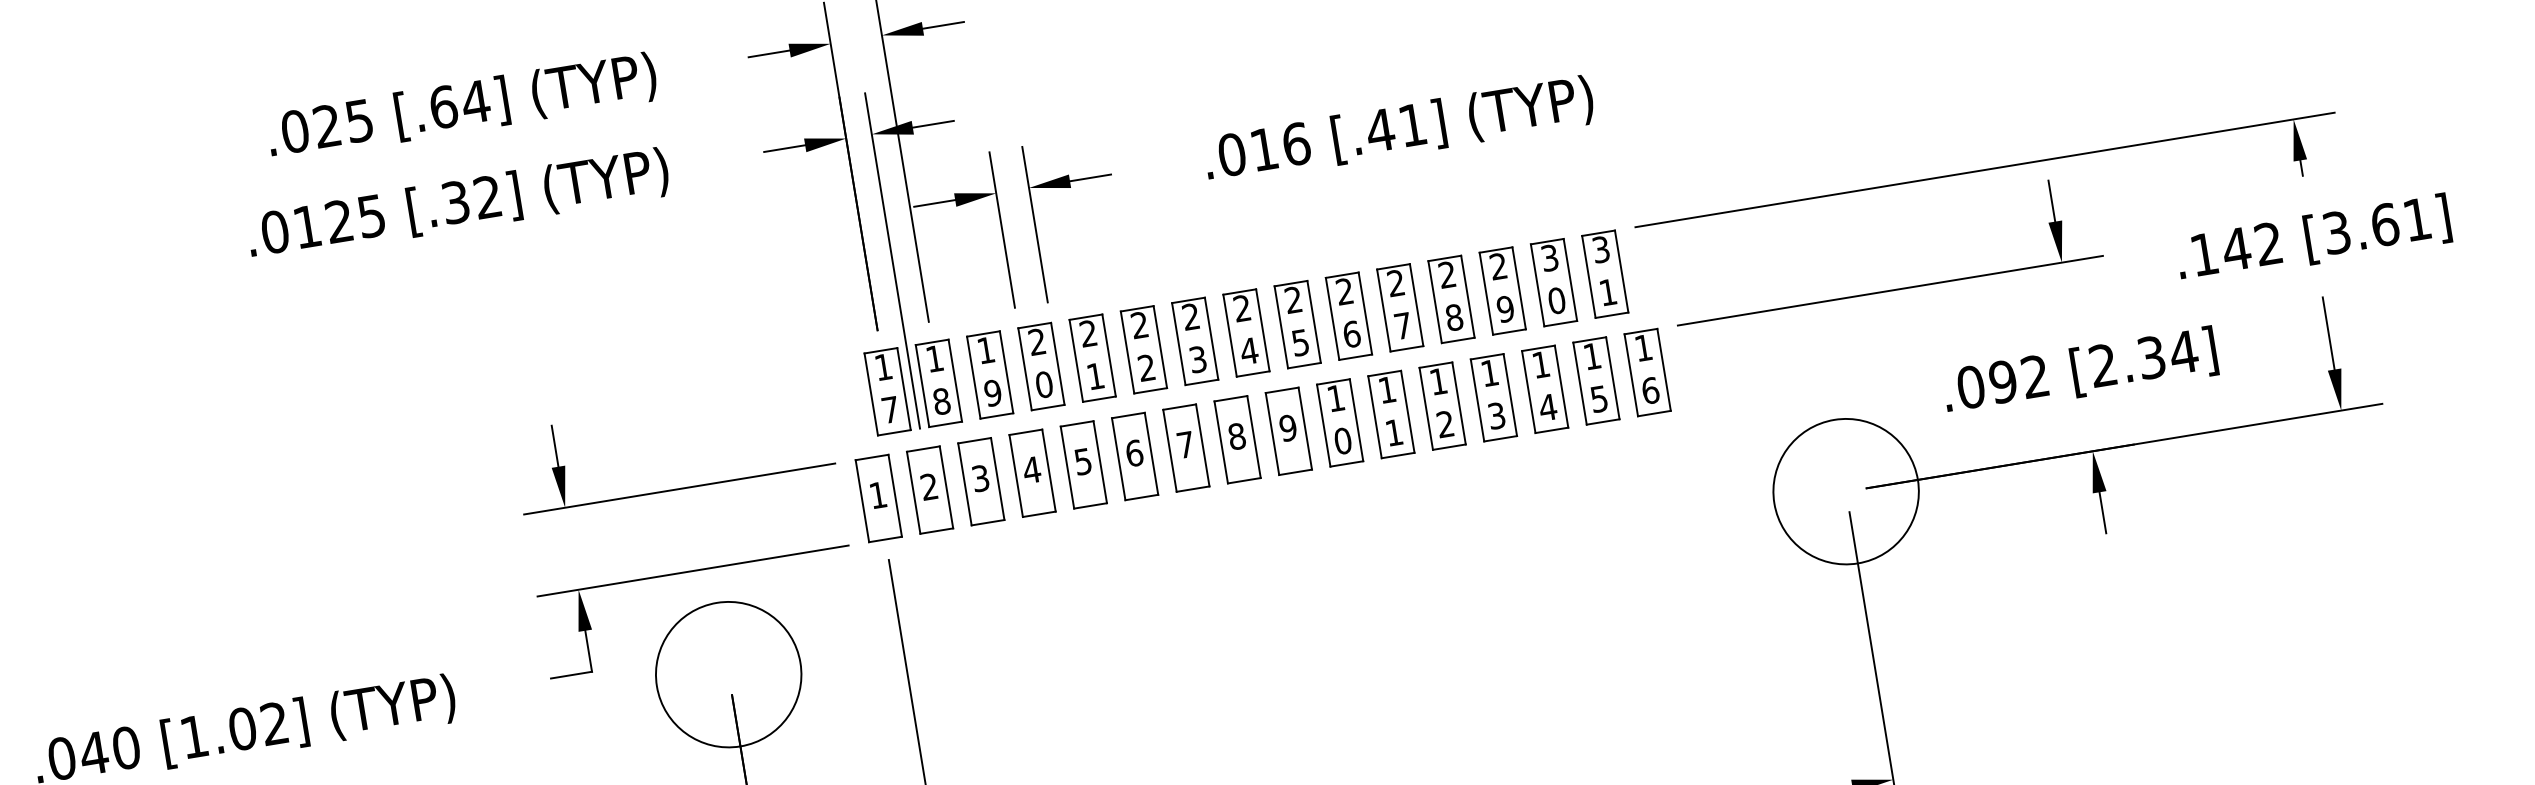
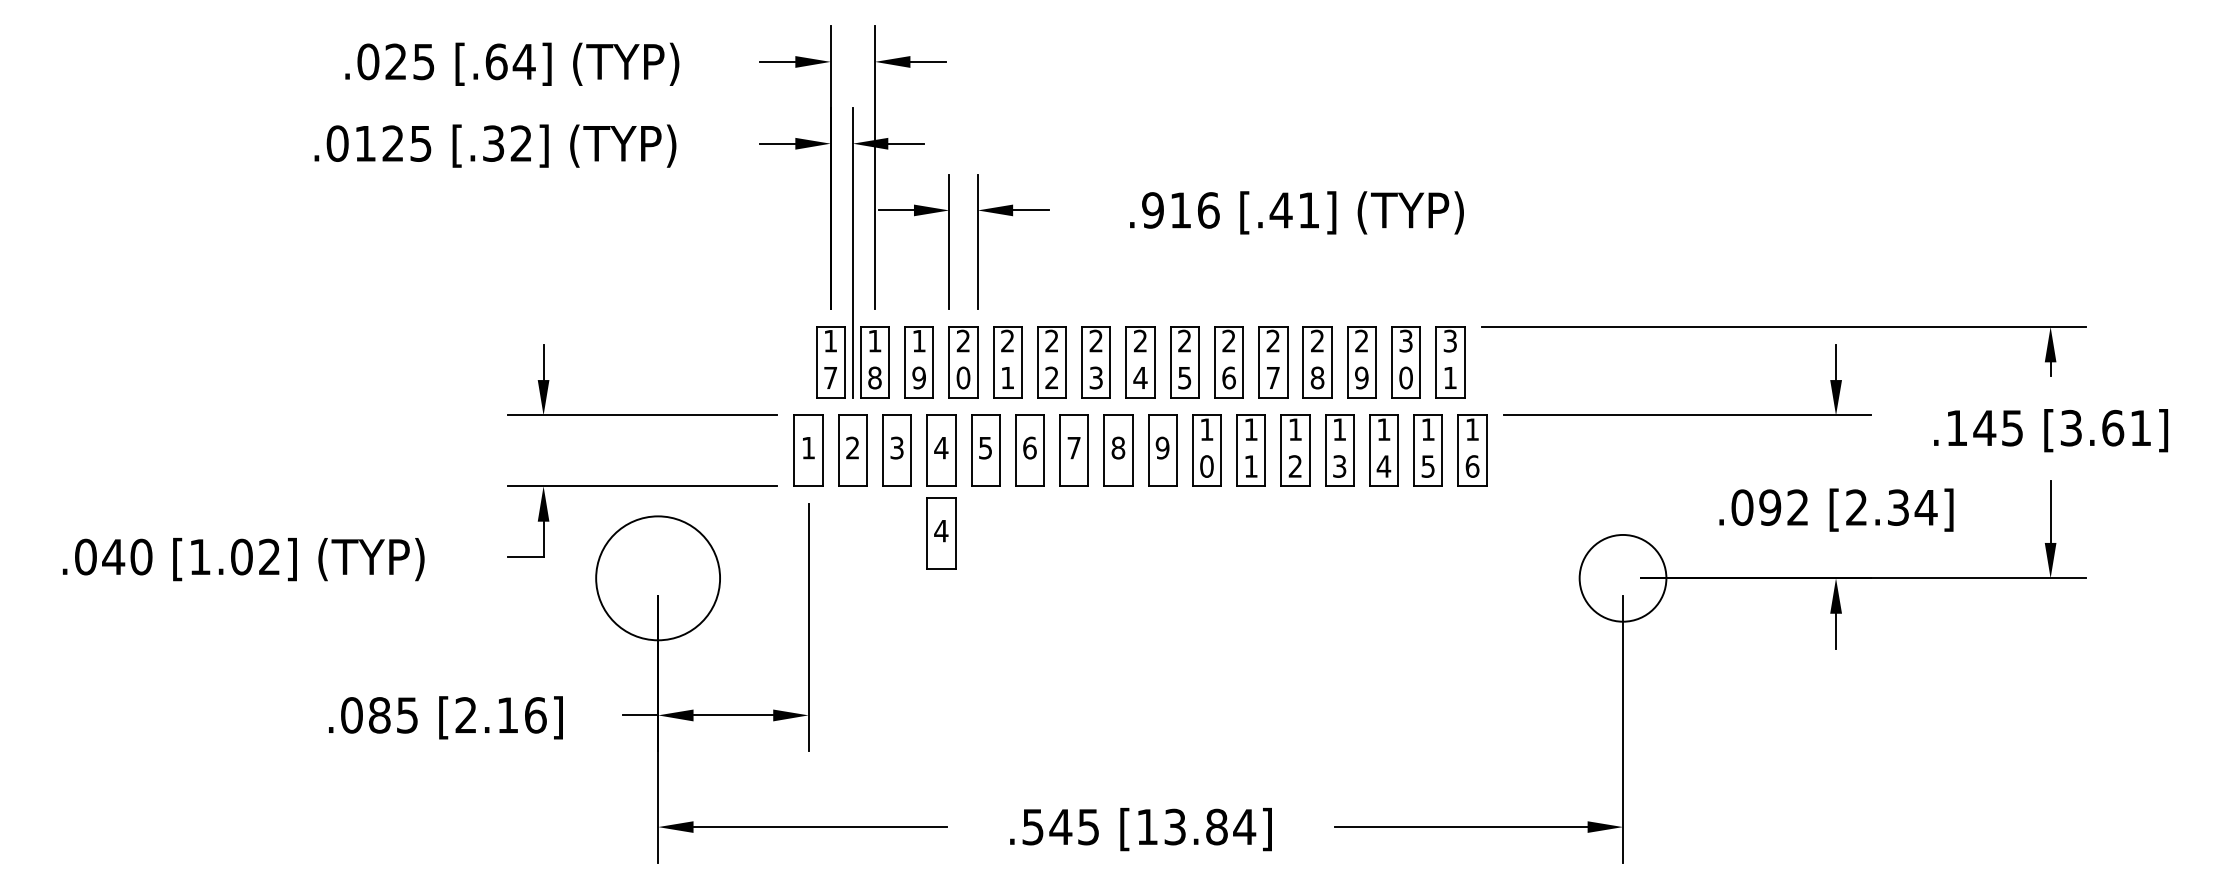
text: (1232, 154) -> (1153, 210), .016 -> .916
text: (2268, 243) -> (2012, 427), .142 -> .145
circle: (1846, 491) -> (1623, 578), size x0.7
part: (1048, 568) -> (941, 533), added

